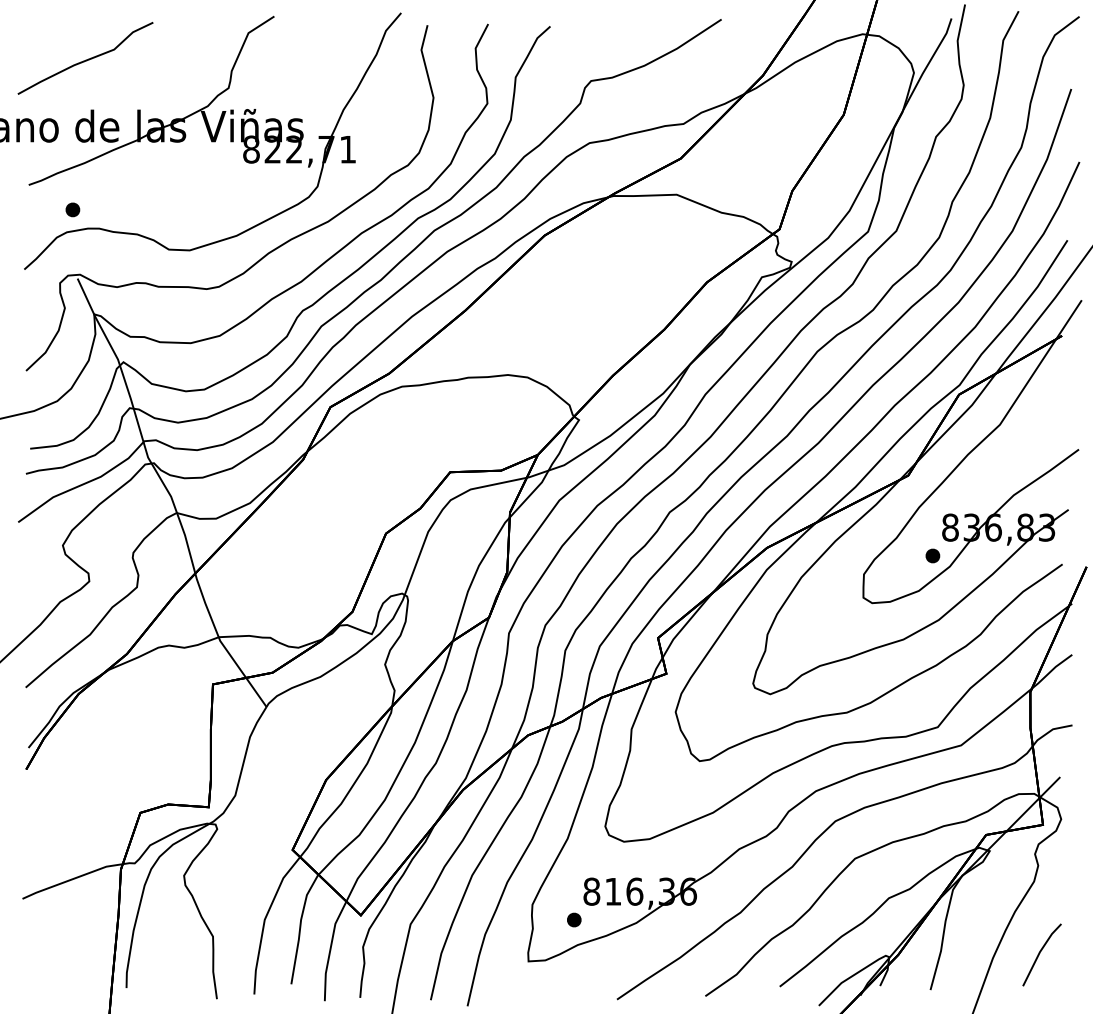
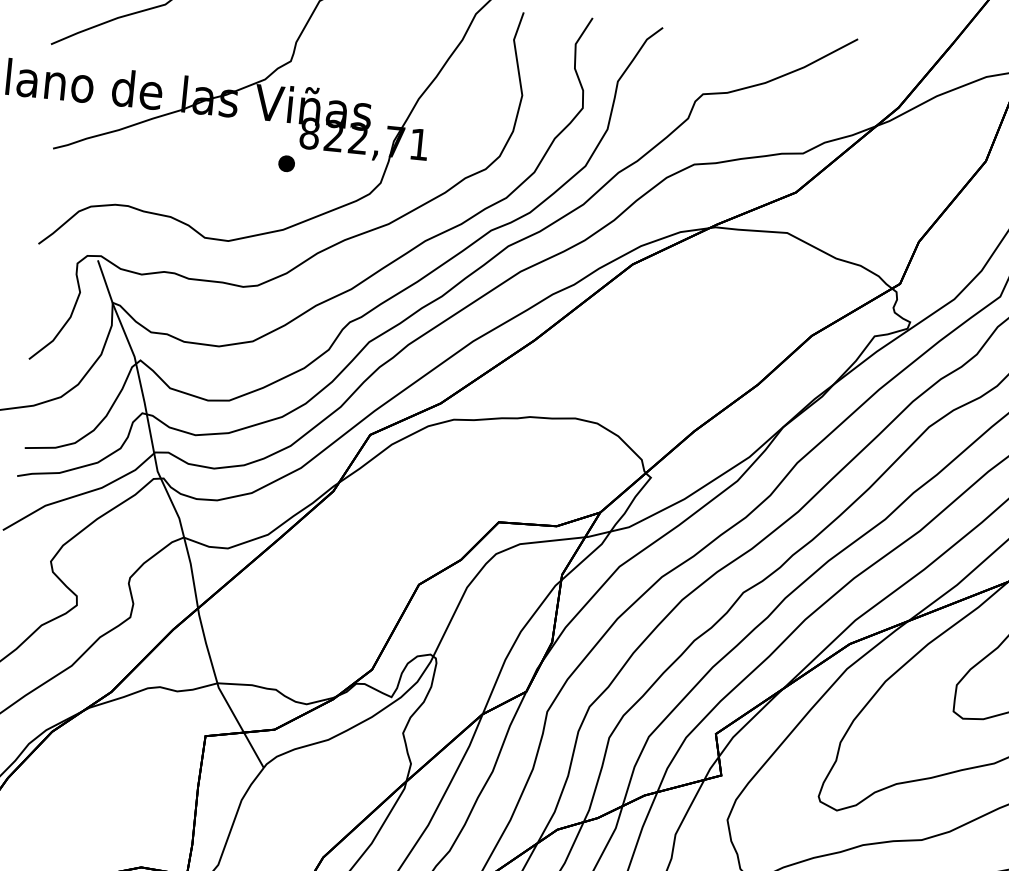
part: (72, 209) -> (286, 163), moved

